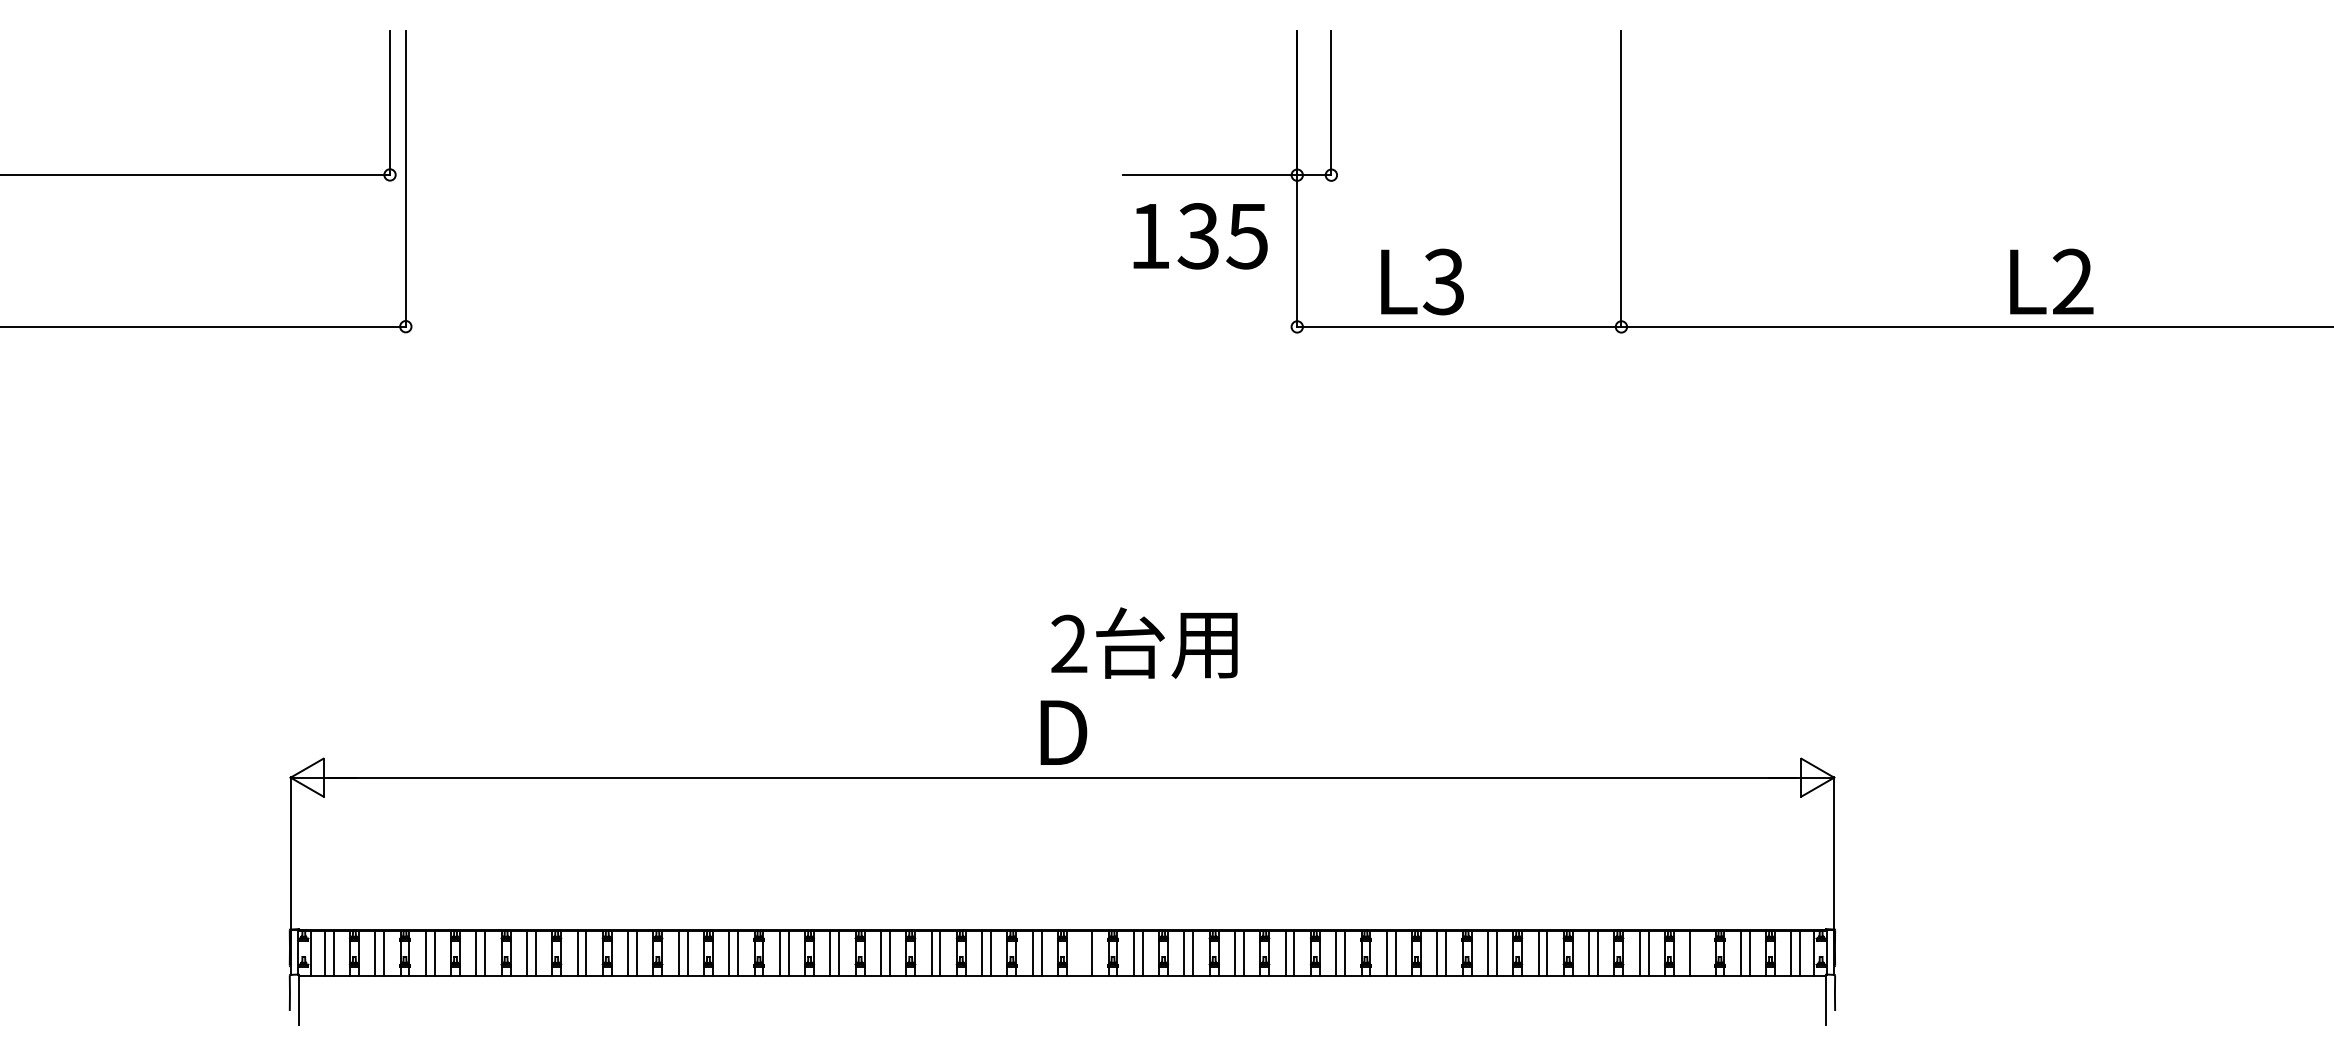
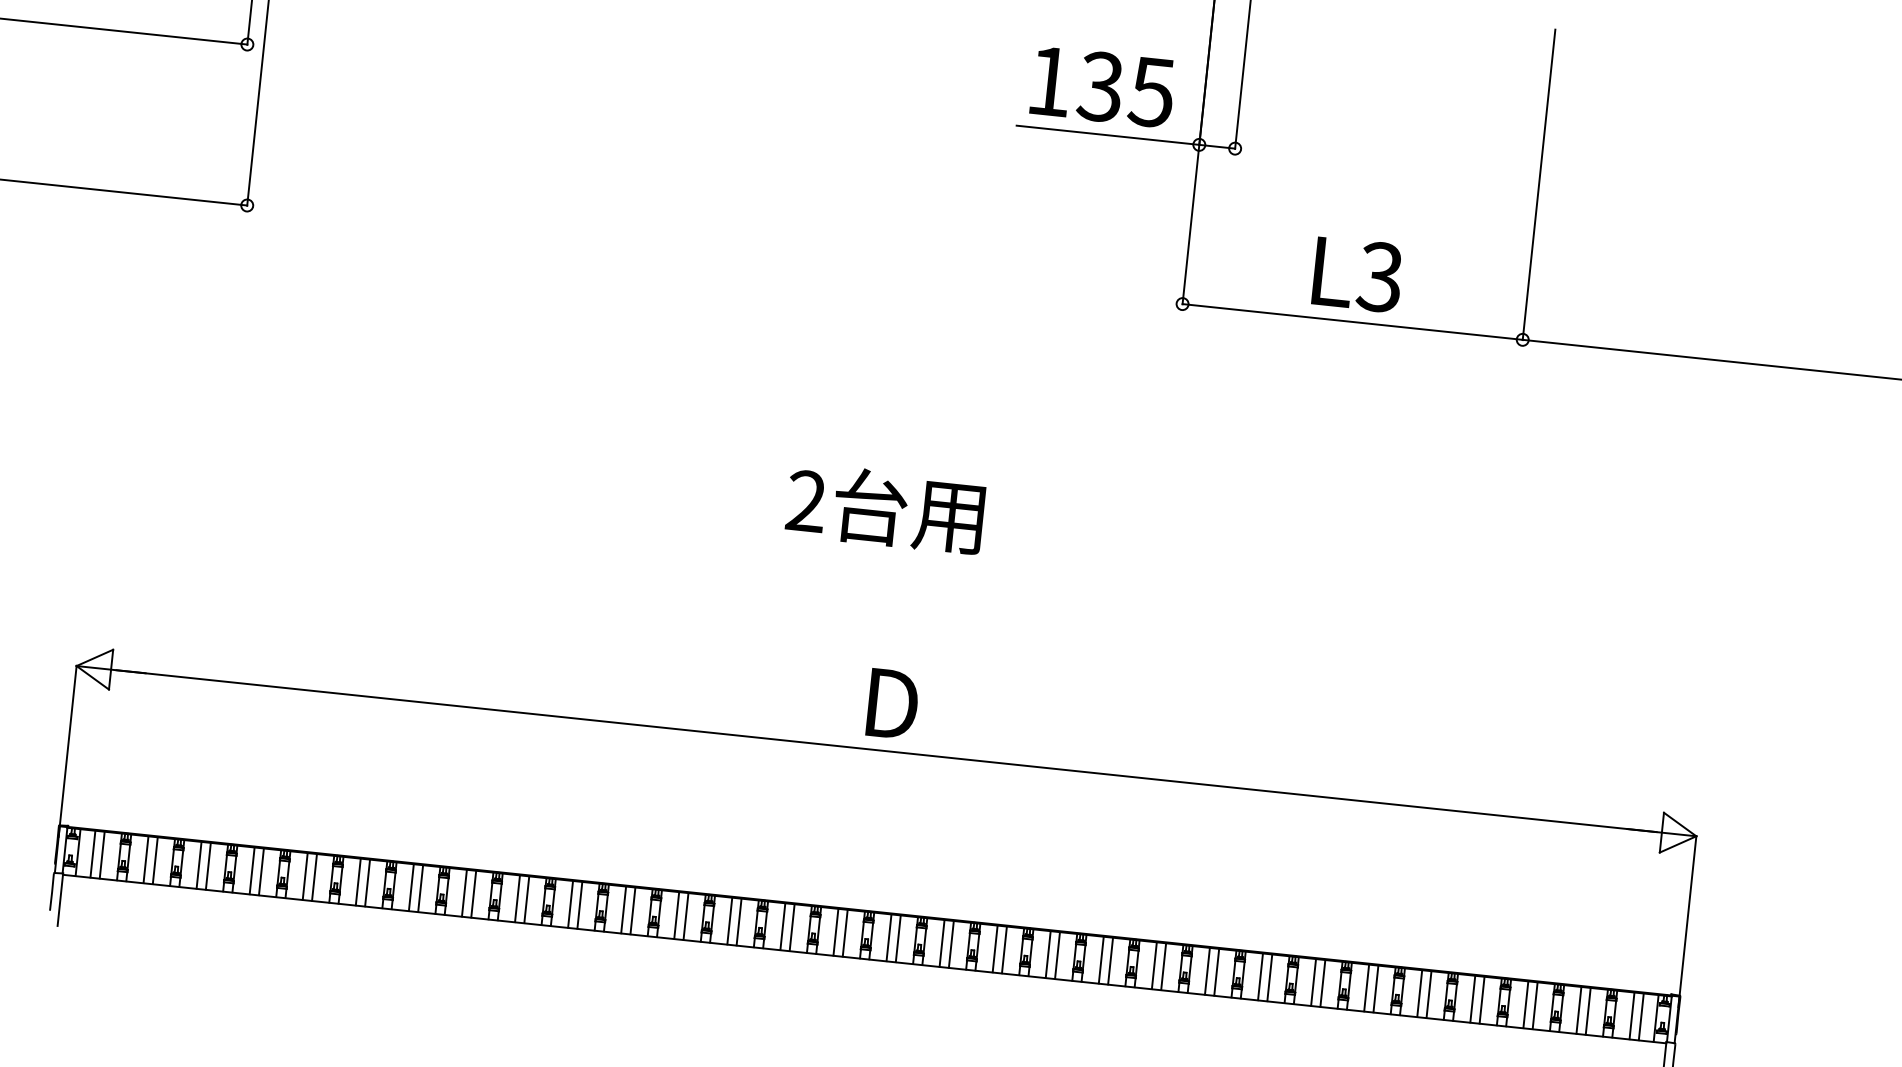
text: (1200, 236) -> (1102, 87), moved
text: (1422, 281) -> (1357, 274), moved
text: (1144, 642) -> (885, 507), moved
line: (1083, 953) -> (889, 937), added
line: (1699, 953) -> (1535, 1005), added

